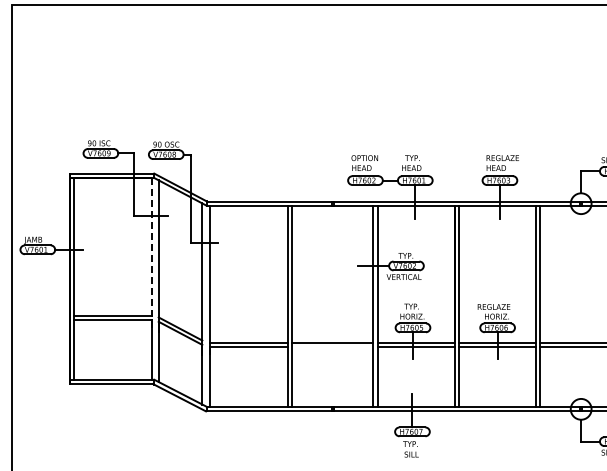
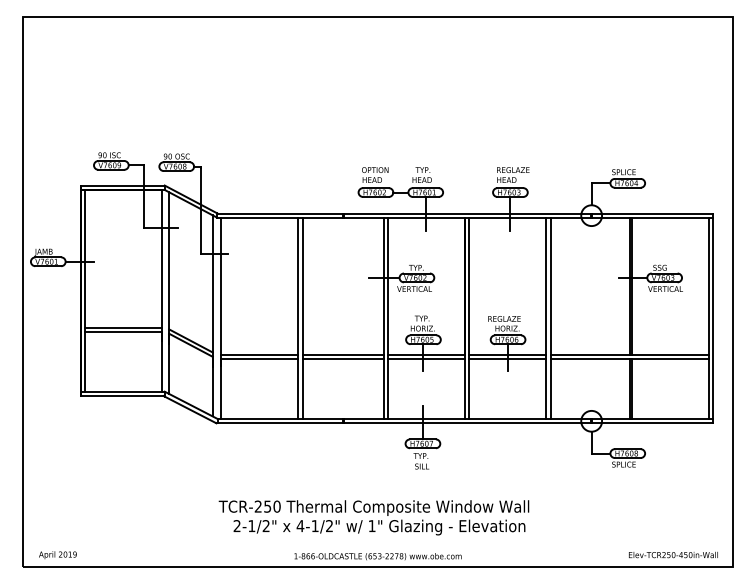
line: (152, 254) -> (162, 266), dashed -> solid
line: (332, 346) -> (342, 358), added

